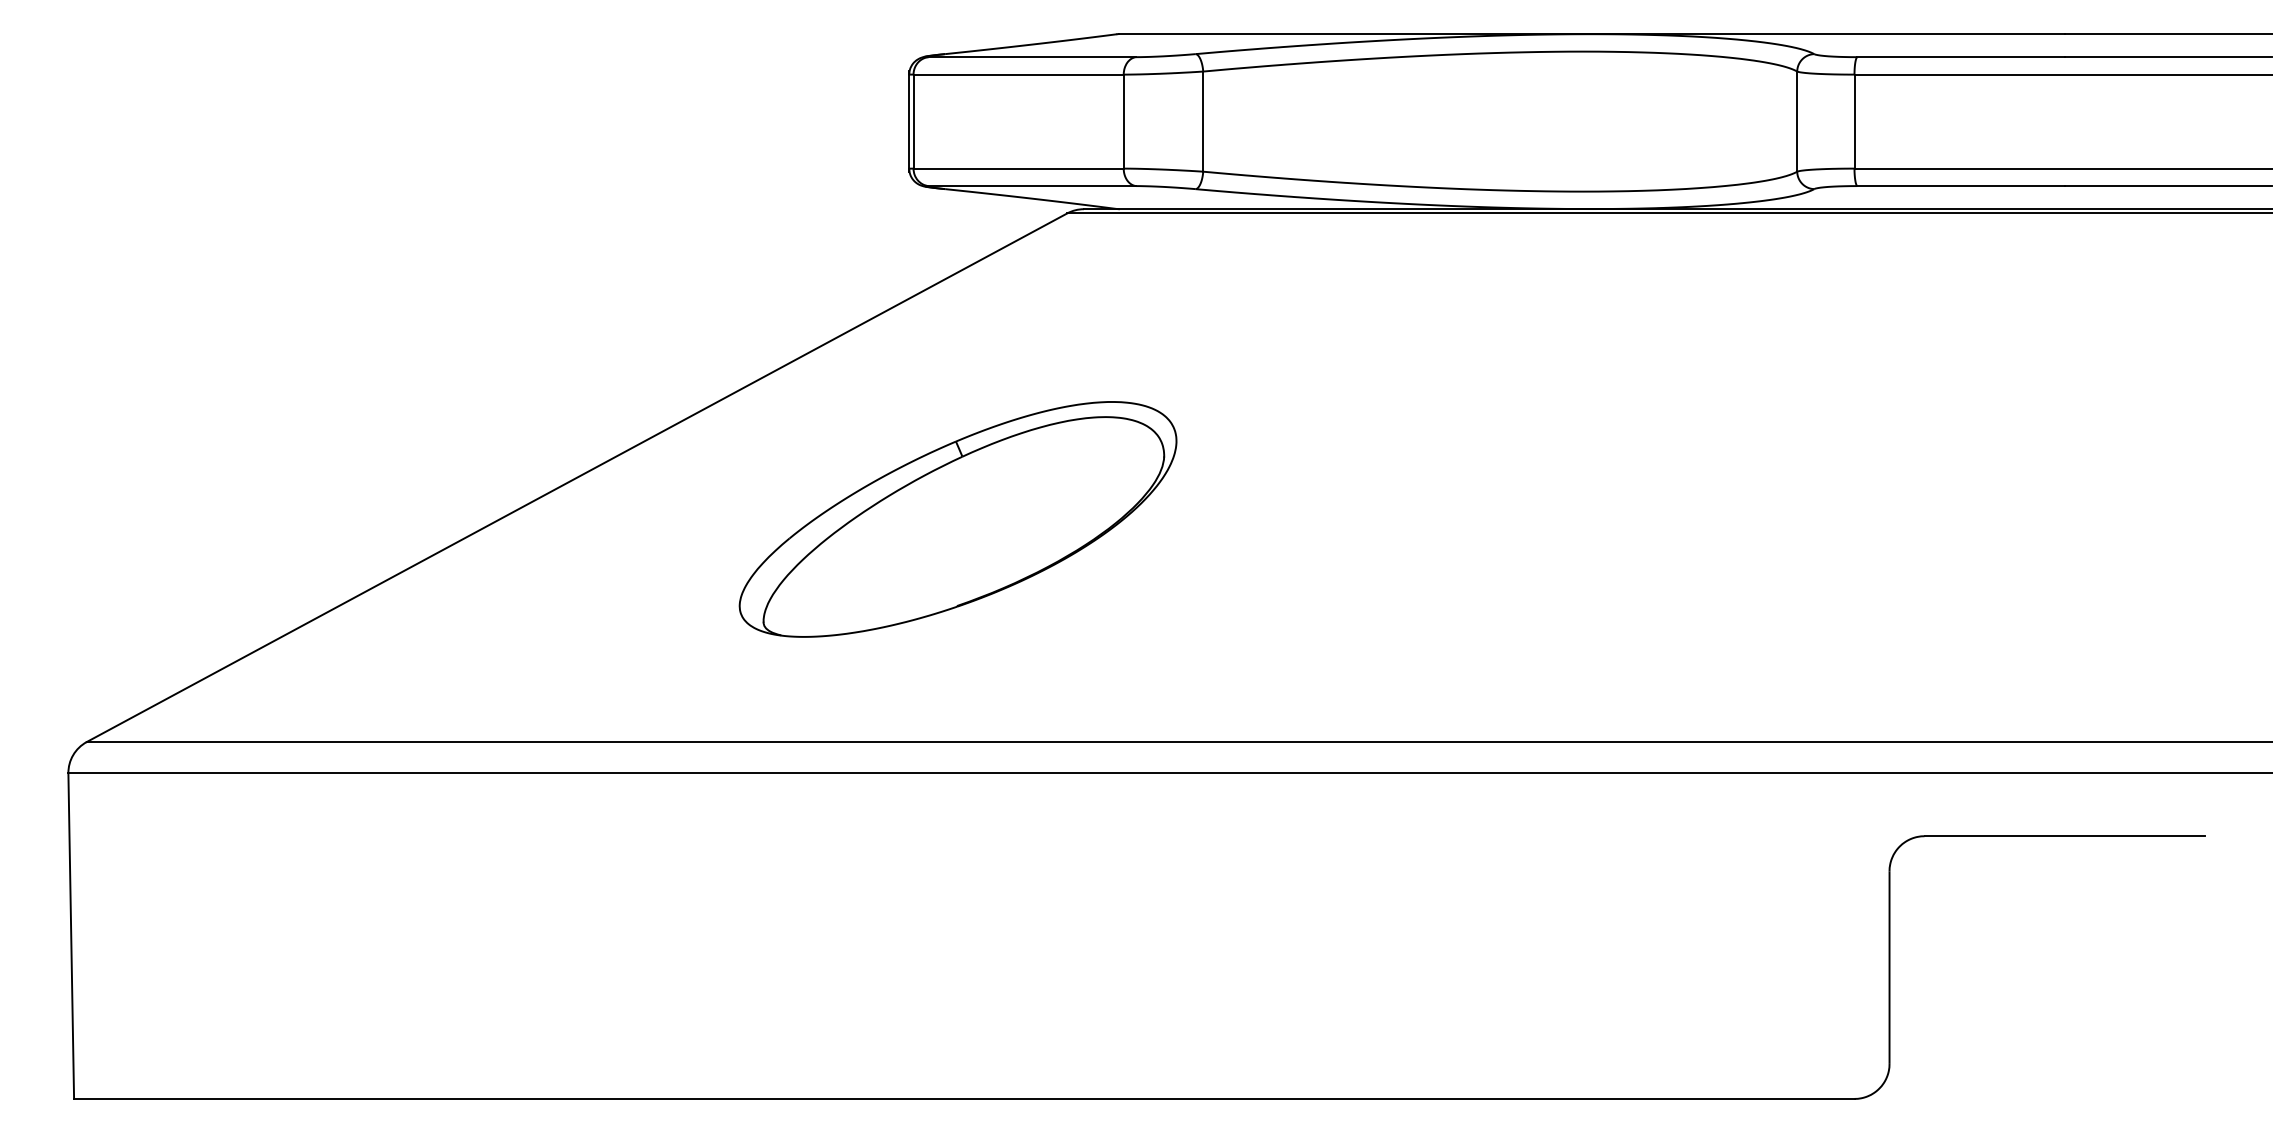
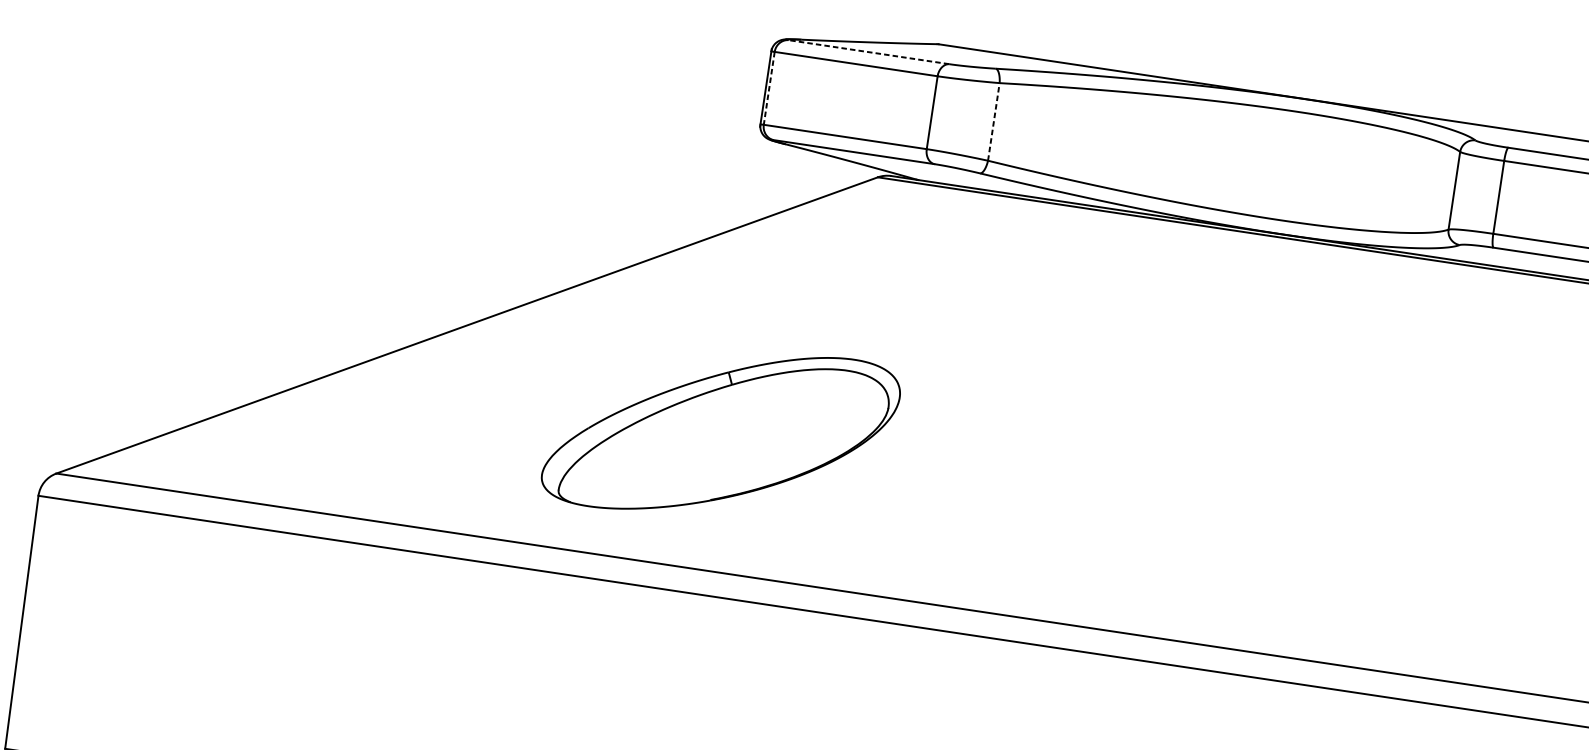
line: (1032, 57) -> (868, 52), solid -> dashed
line: (1203, 121) -> (994, 121), solid -> dashed
line: (913, 122) -> (769, 89), solid -> dashed
part: (957, 519) -> (720, 432), moved

